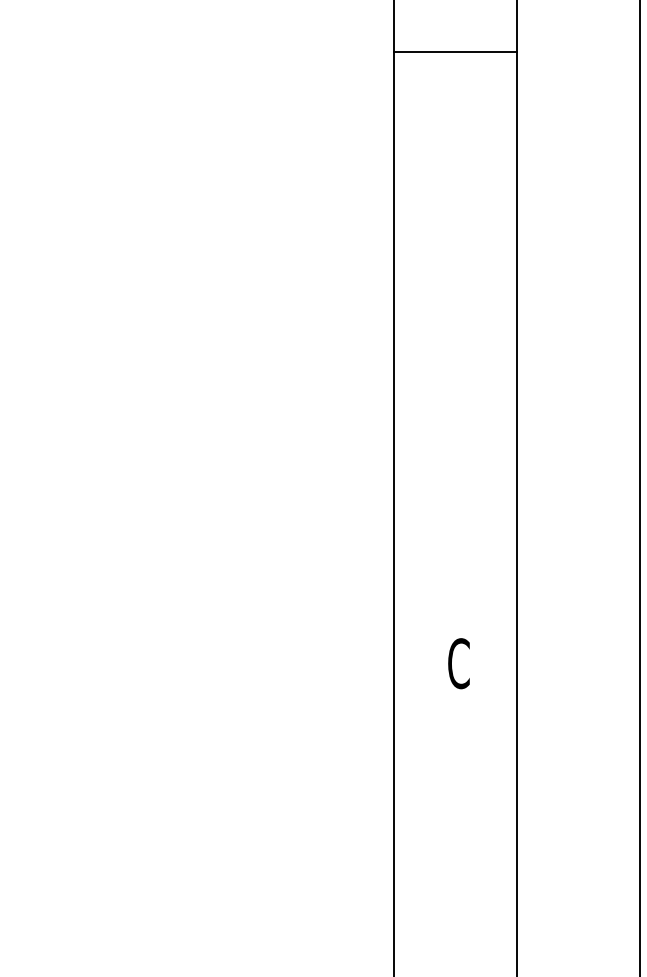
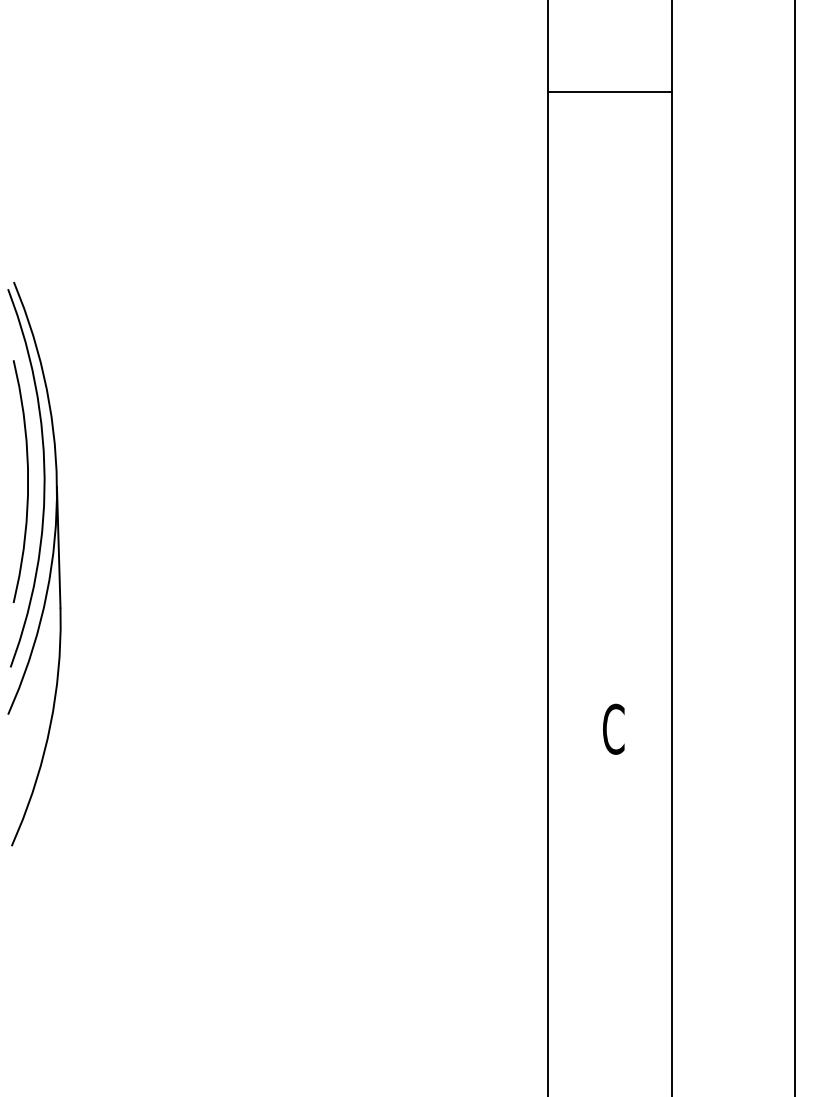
line: (454, 52) -> (609, 92), moved

